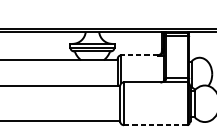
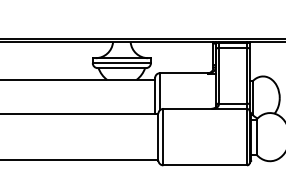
line: (139, 55) -> (183, 73), dashed -> solid
line: (155, 125) -> (205, 165), dashed -> solid

